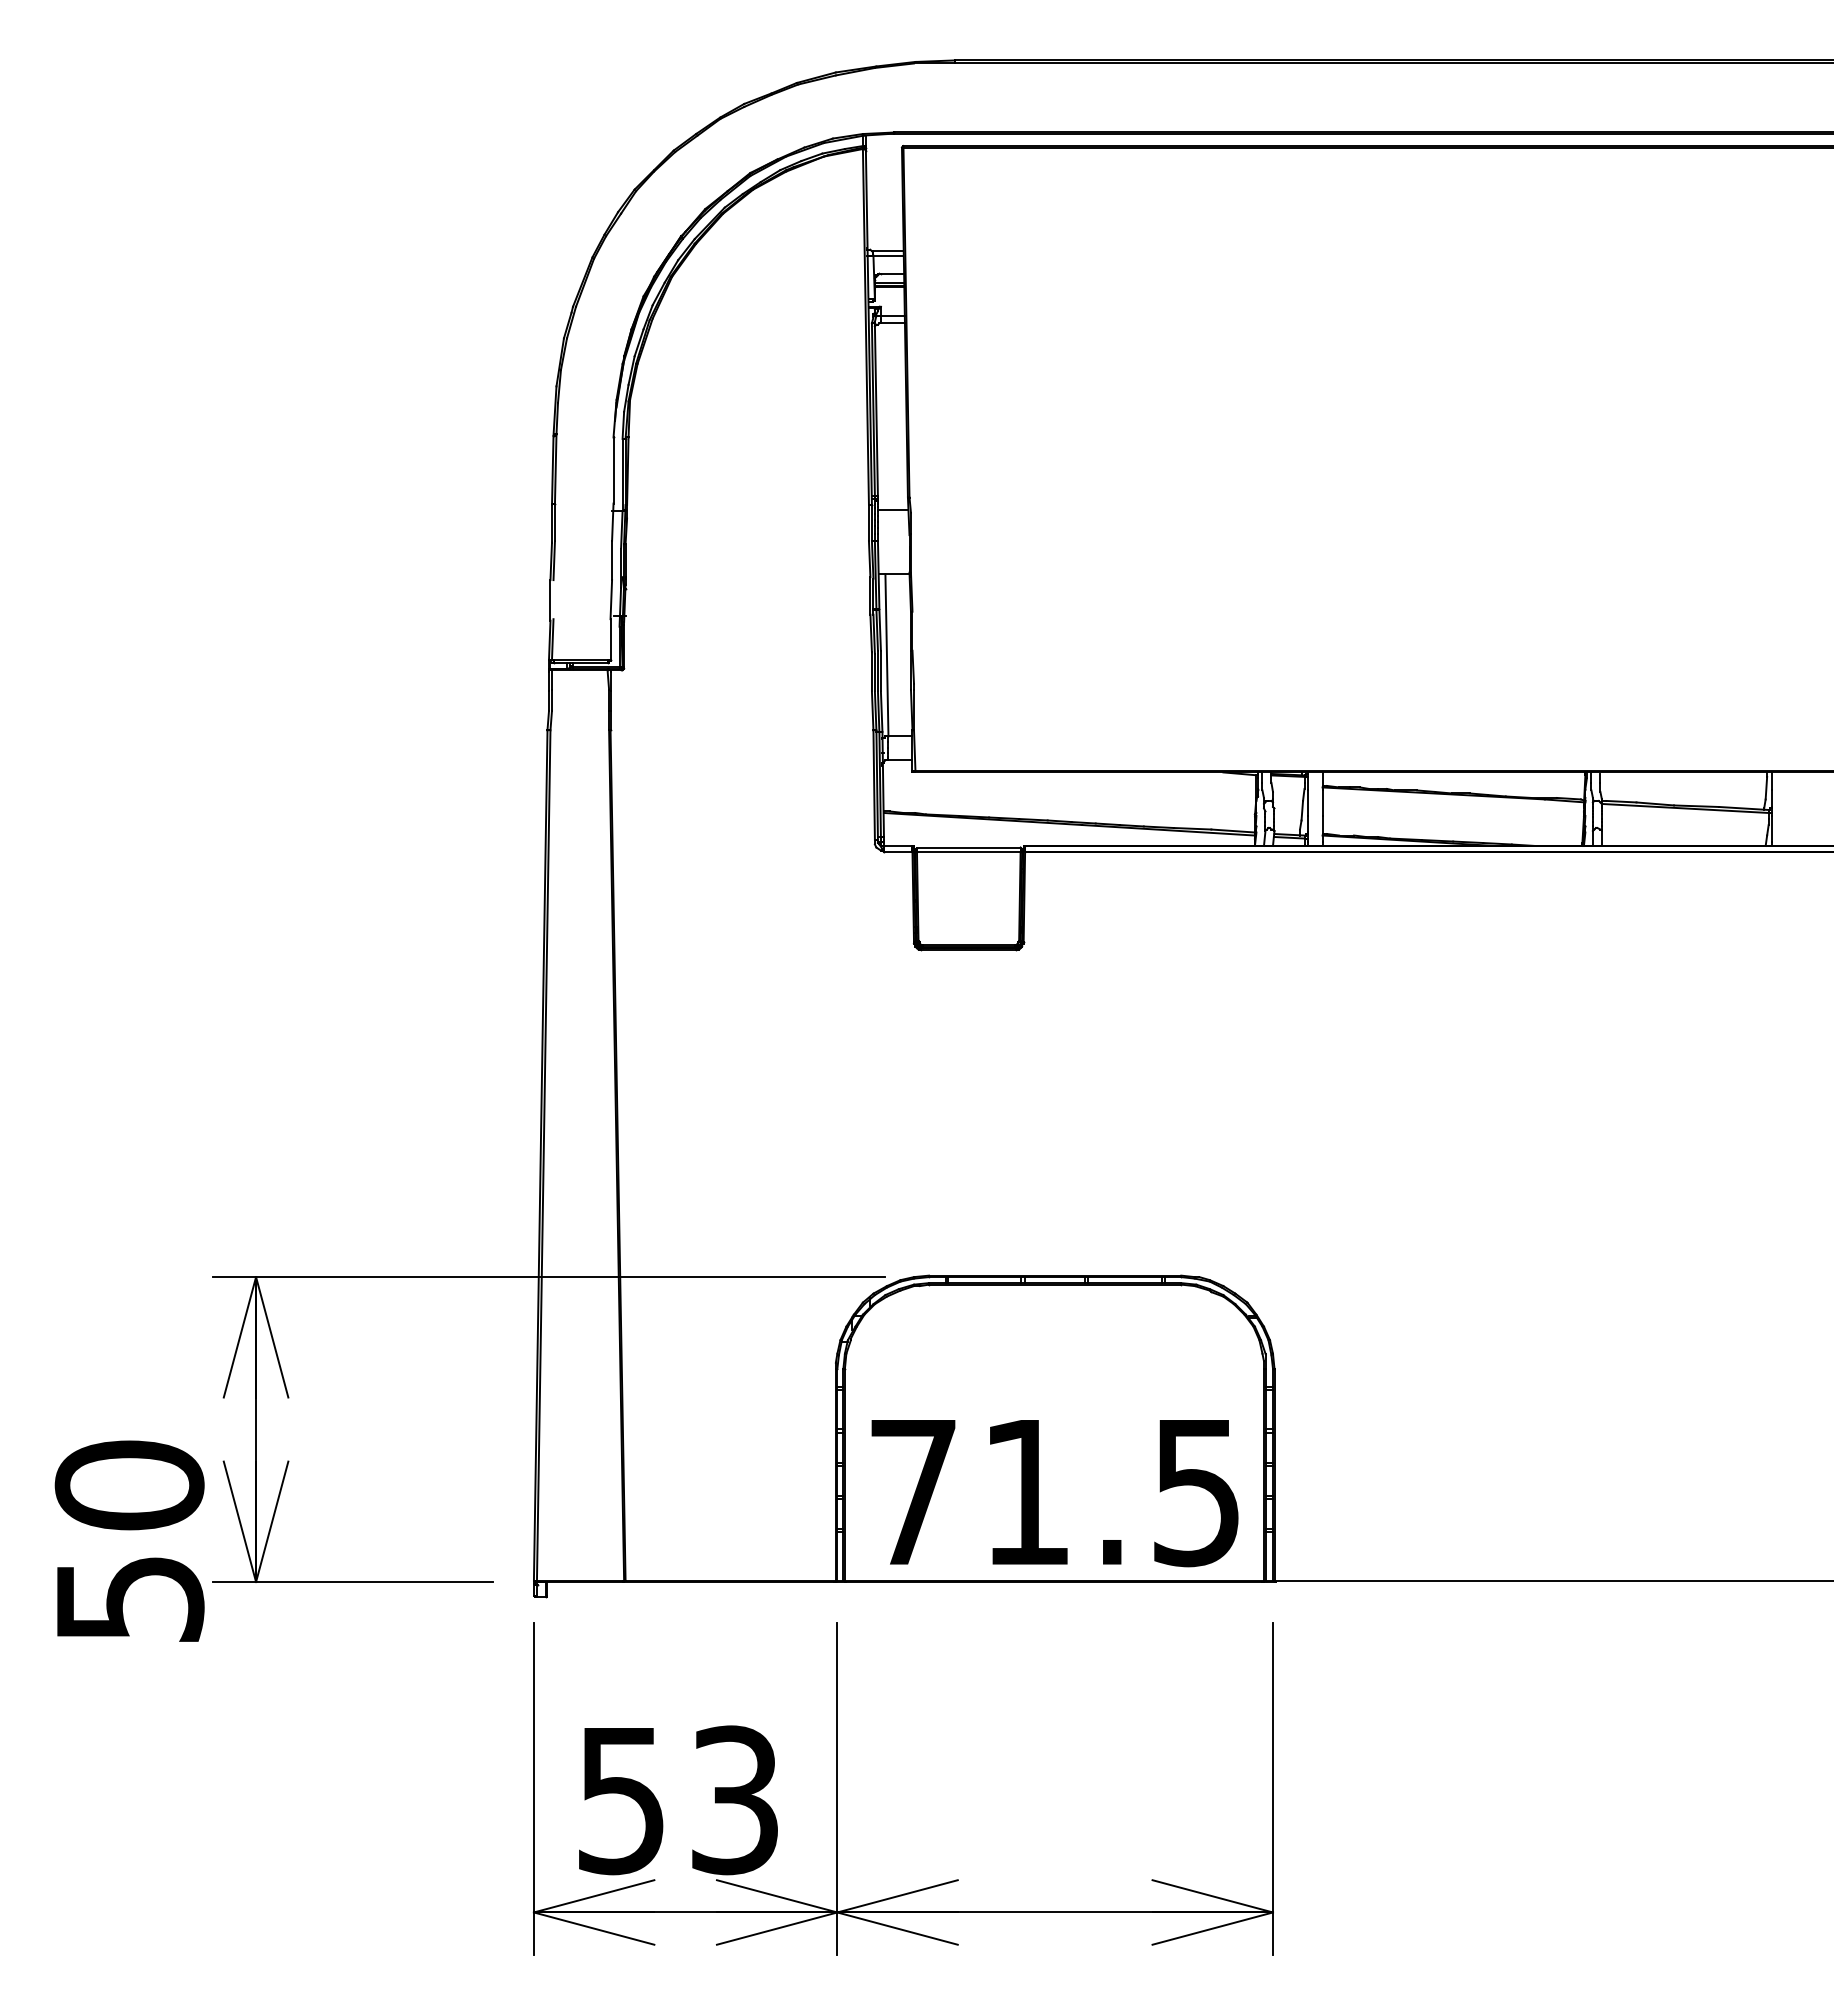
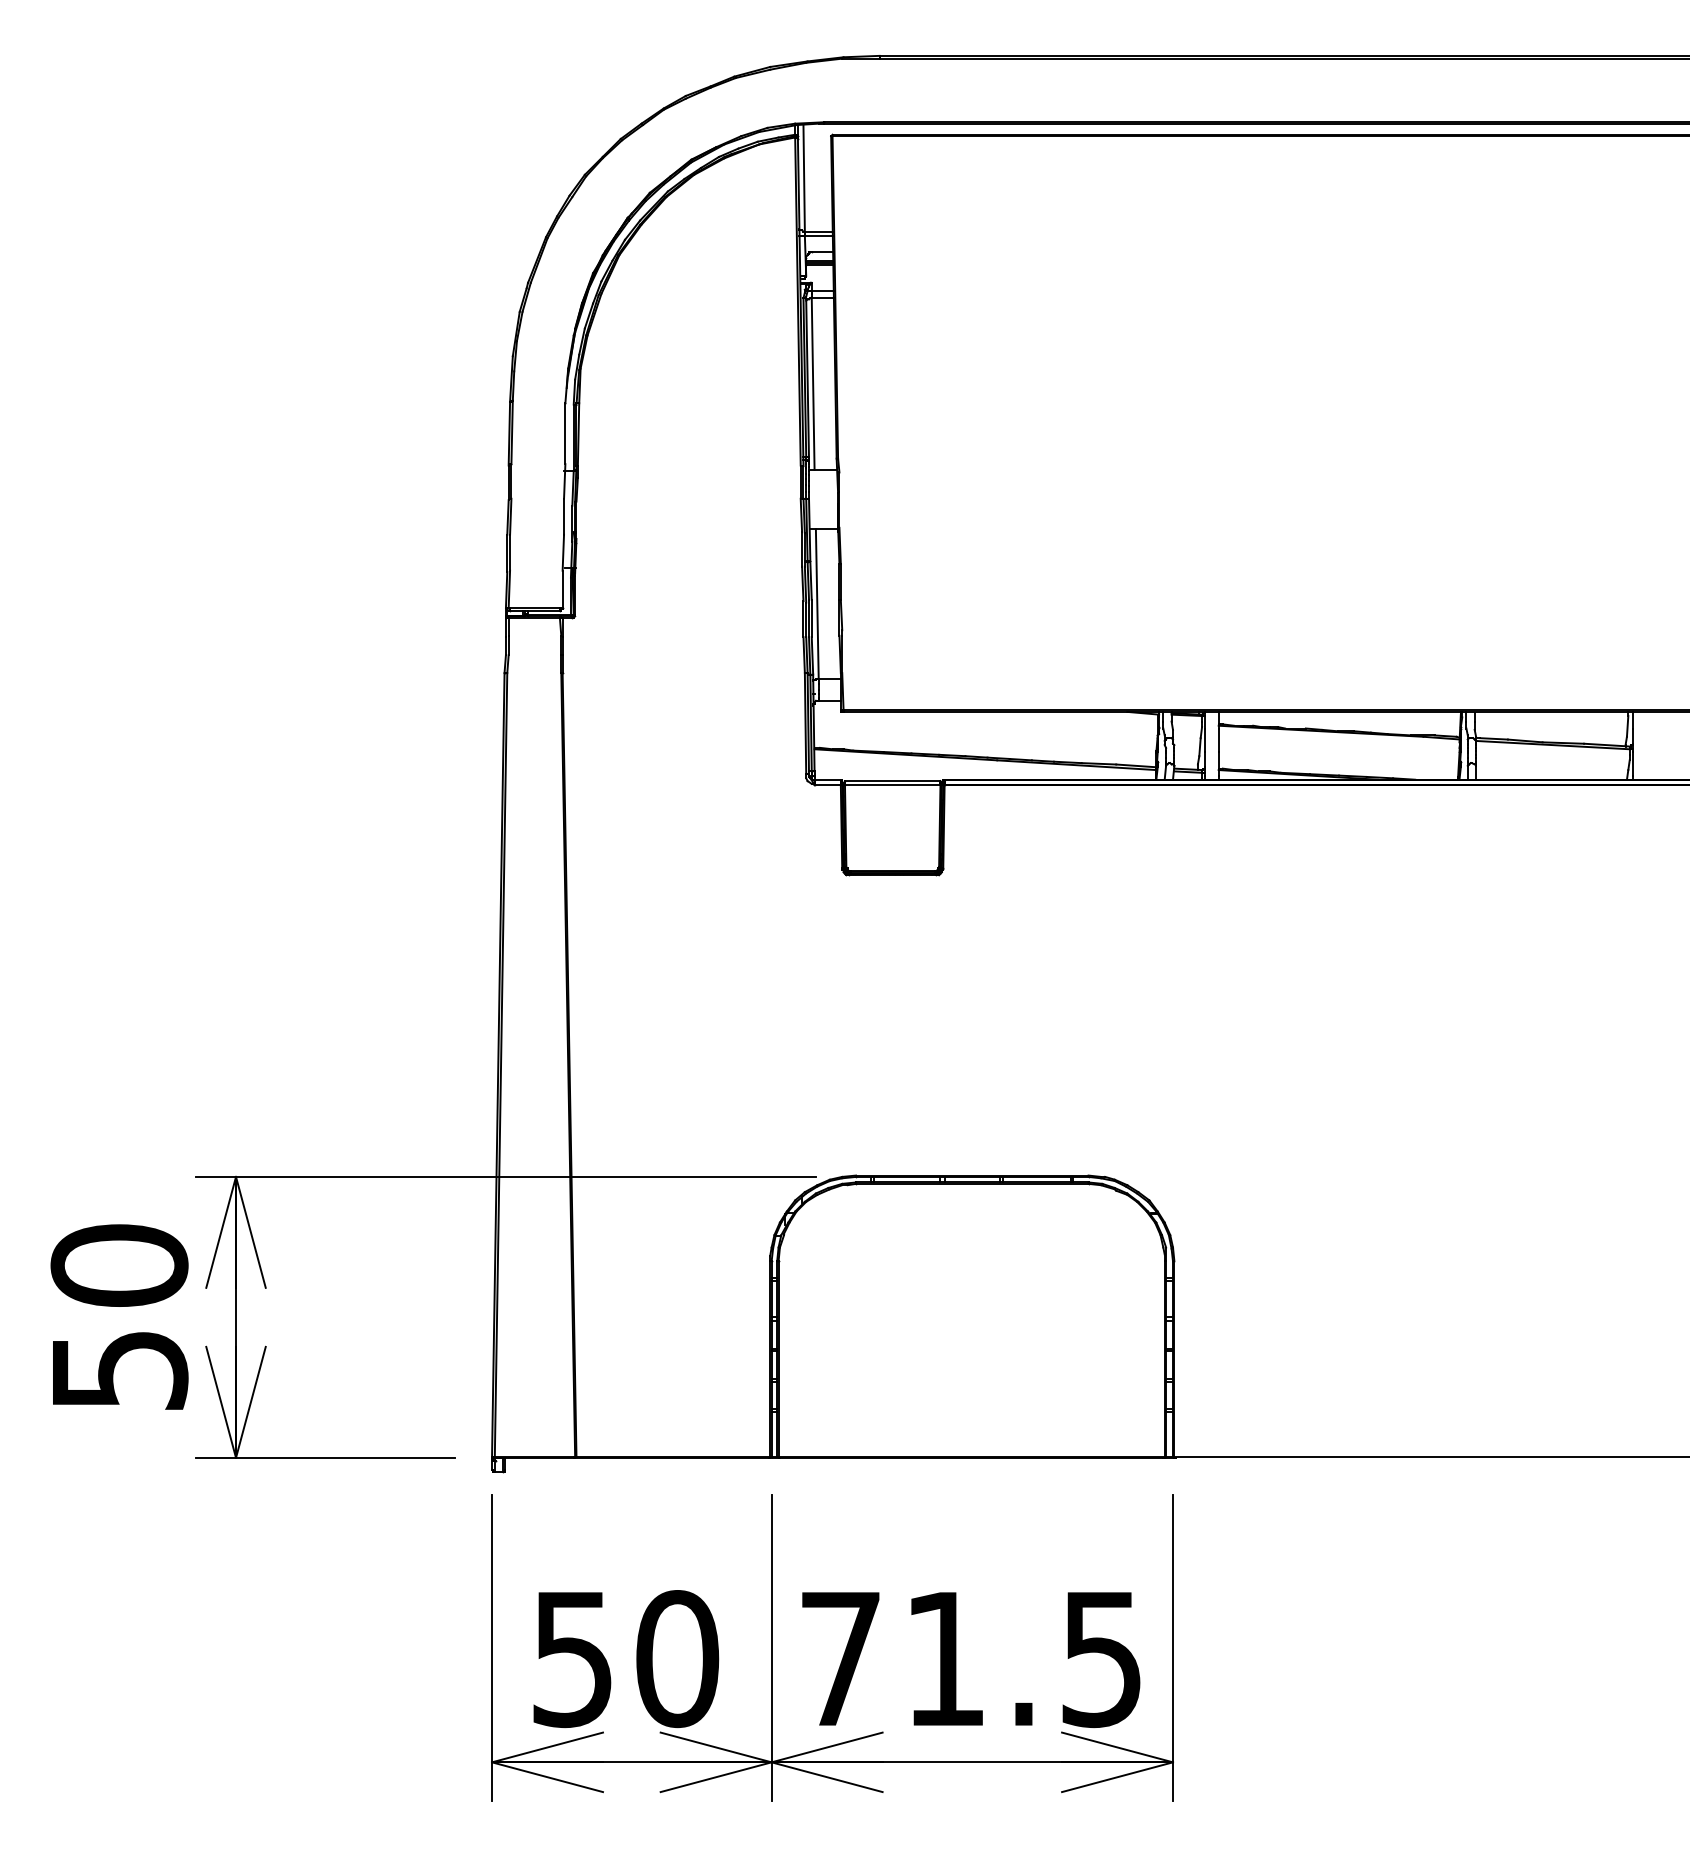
line: (872, 193) -> (803, 178), added
line: (881, 416) -> (812, 383), added
line: (553, 599) -> (510, 552), added
text: (1054, 1493) -> (970, 1660), moved
text: (129, 1540) -> (119, 1316), moved
text: (735, 1800) -> (677, 1659), 53 -> 50

